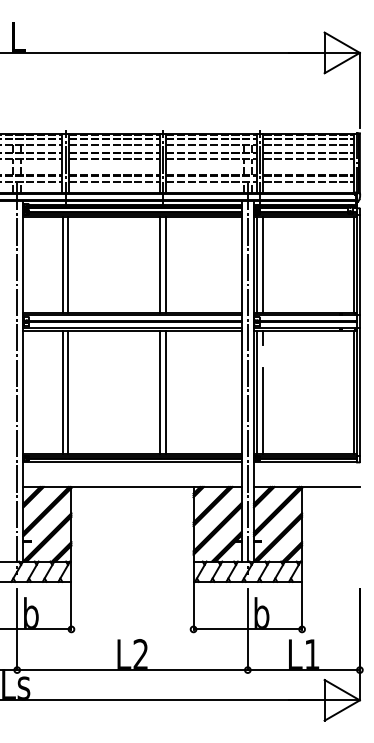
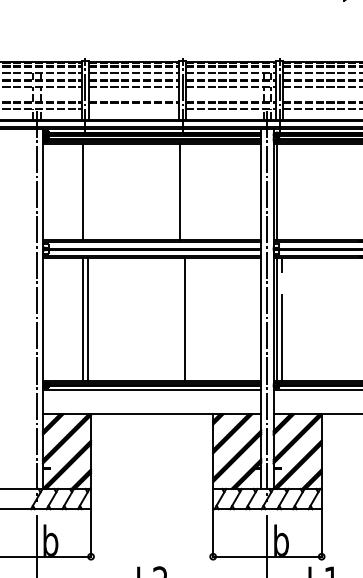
line: (114, 181) -> (134, 108), removed
line: (68, 264) -> (88, 191), removed
line: (165, 264) -> (185, 191), removed
line: (262, 264) -> (282, 191), removed
line: (160, 391) -> (180, 318), removed

